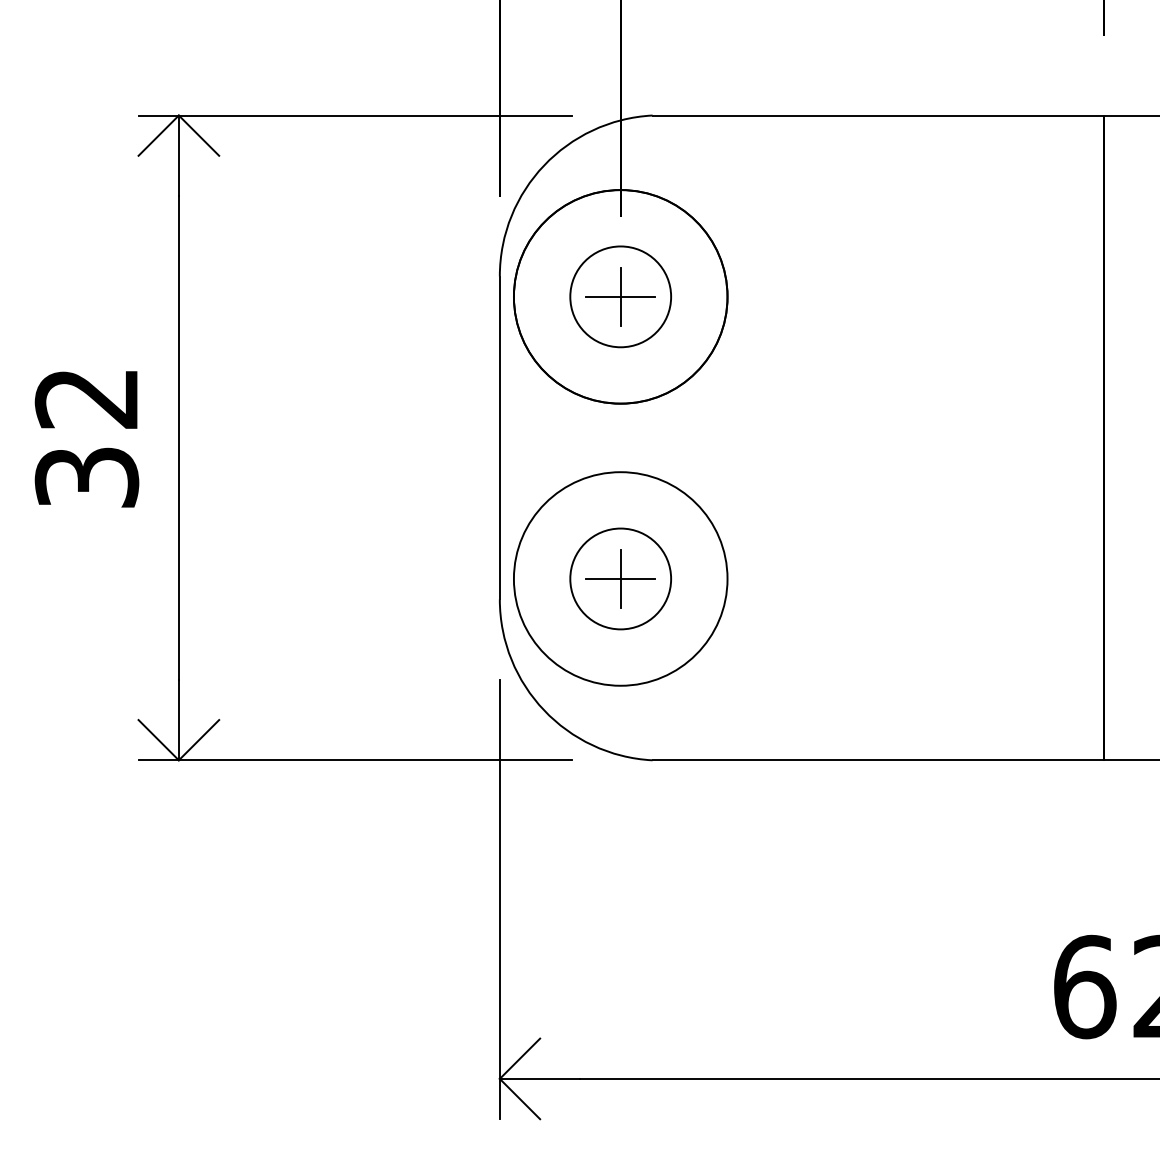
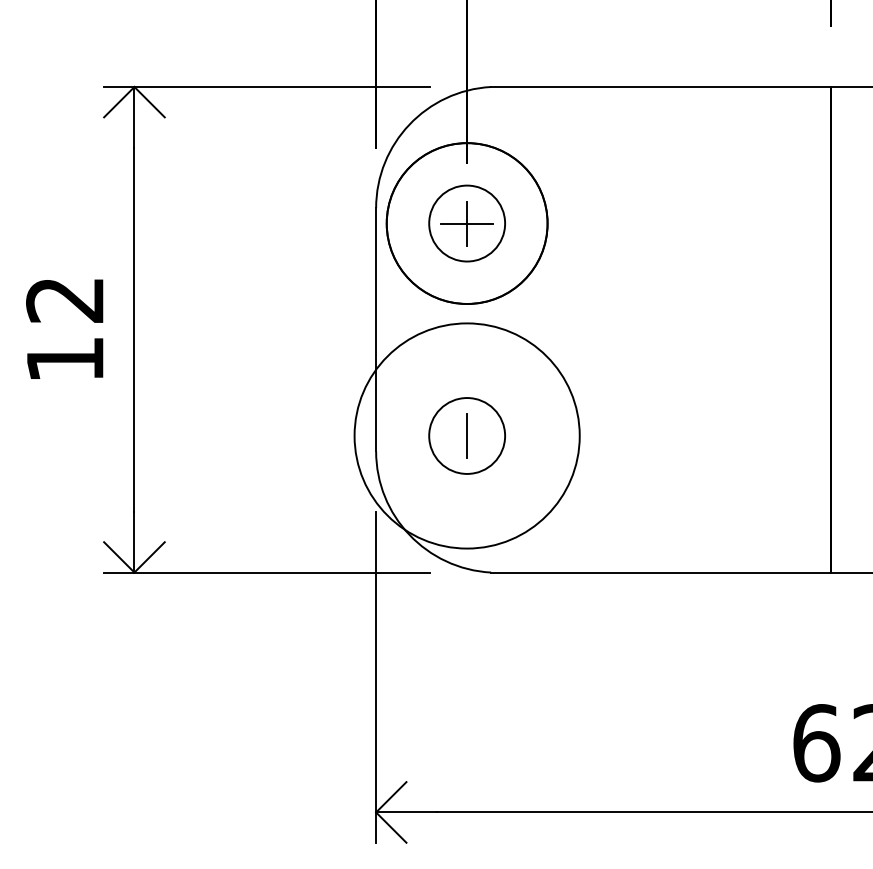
text: (86, 477) -> (64, 359), 32 -> 12
circle: (620, 578) -> (466, 435), size x1.4
line: (620, 578) -> (466, 435), removed

